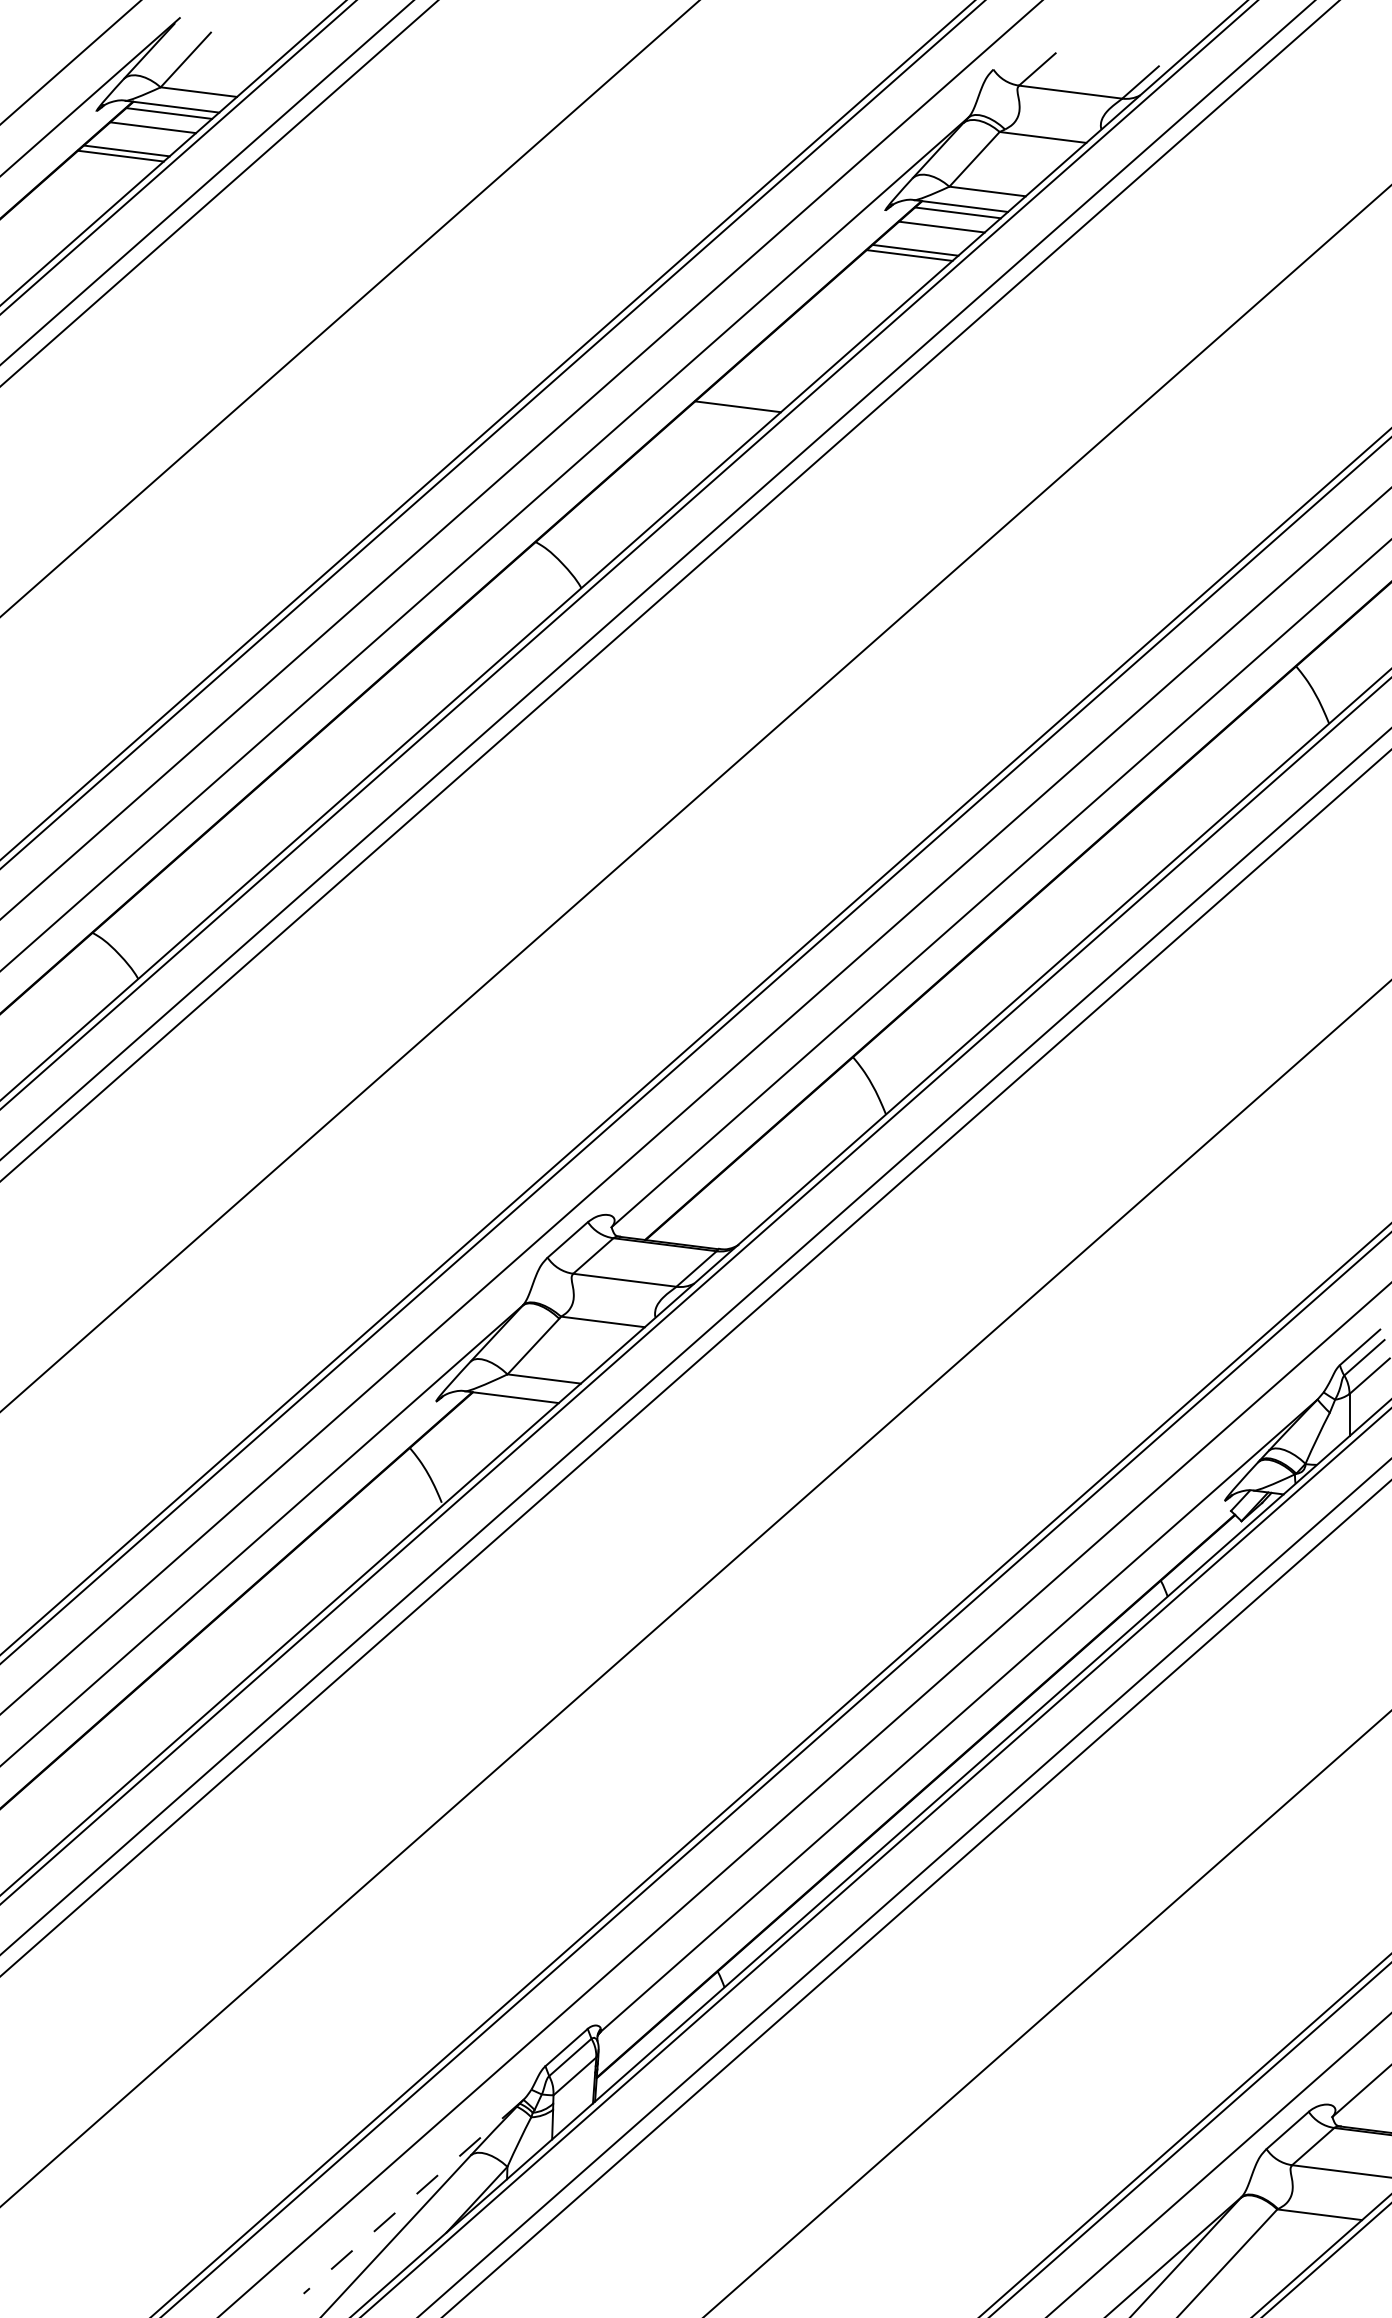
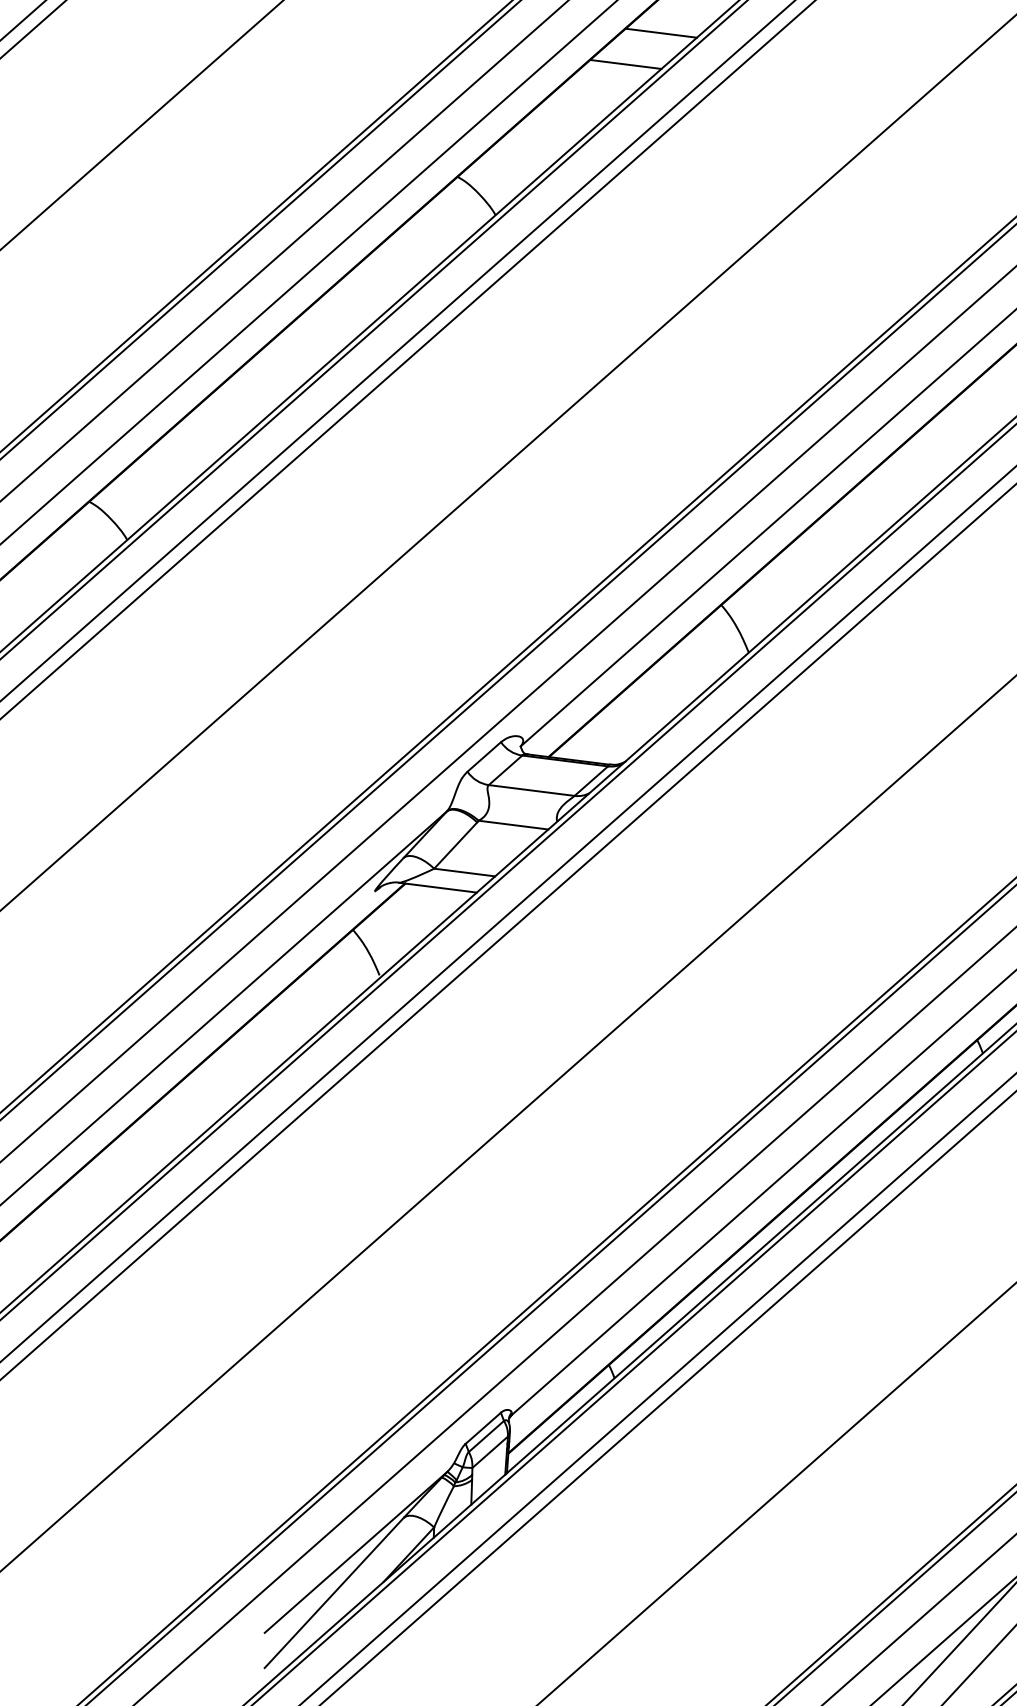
line: (780, 368) -> (661, 32), added
line: (413, 2196) -> (356, 1552), dashed -> solid

